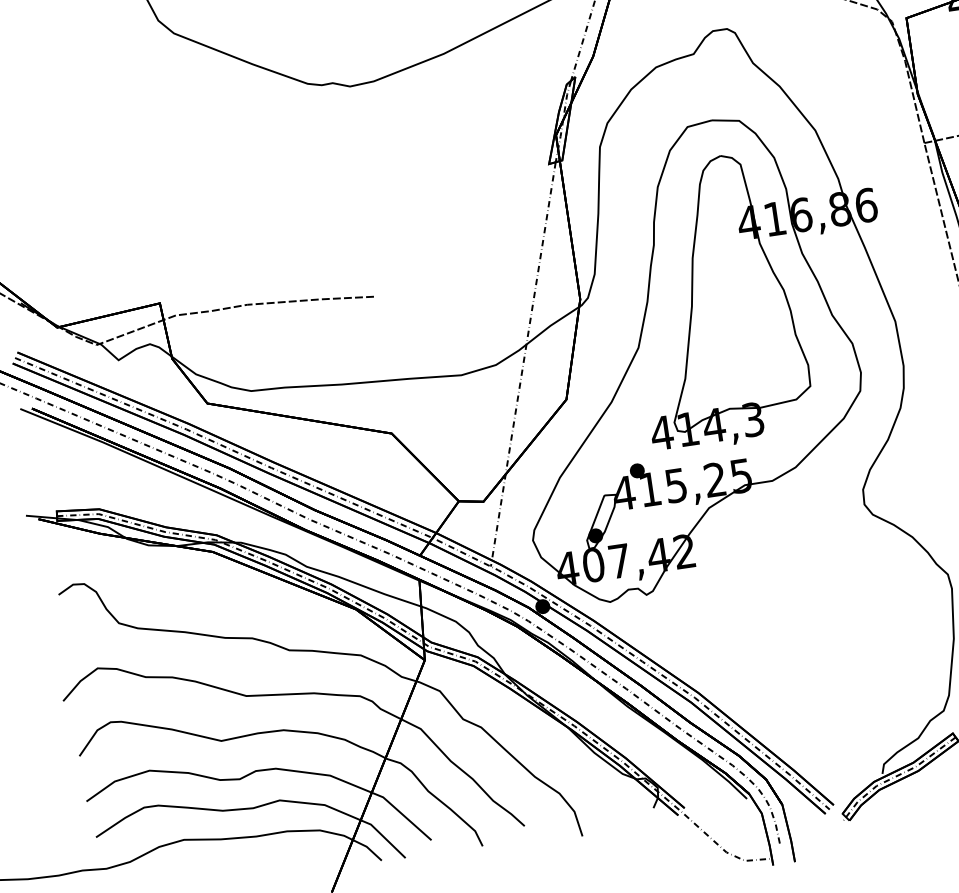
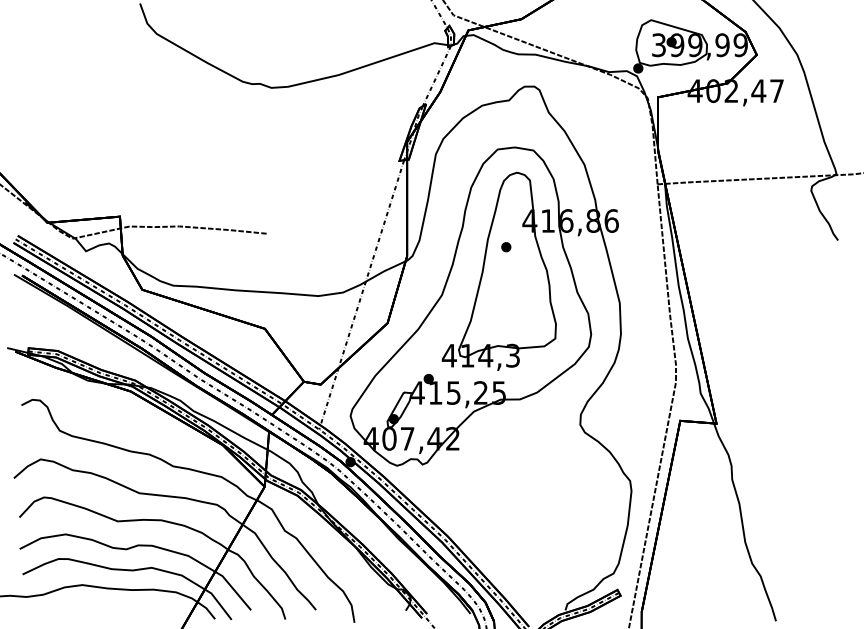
part: (720, 265) -> (506, 247), added

